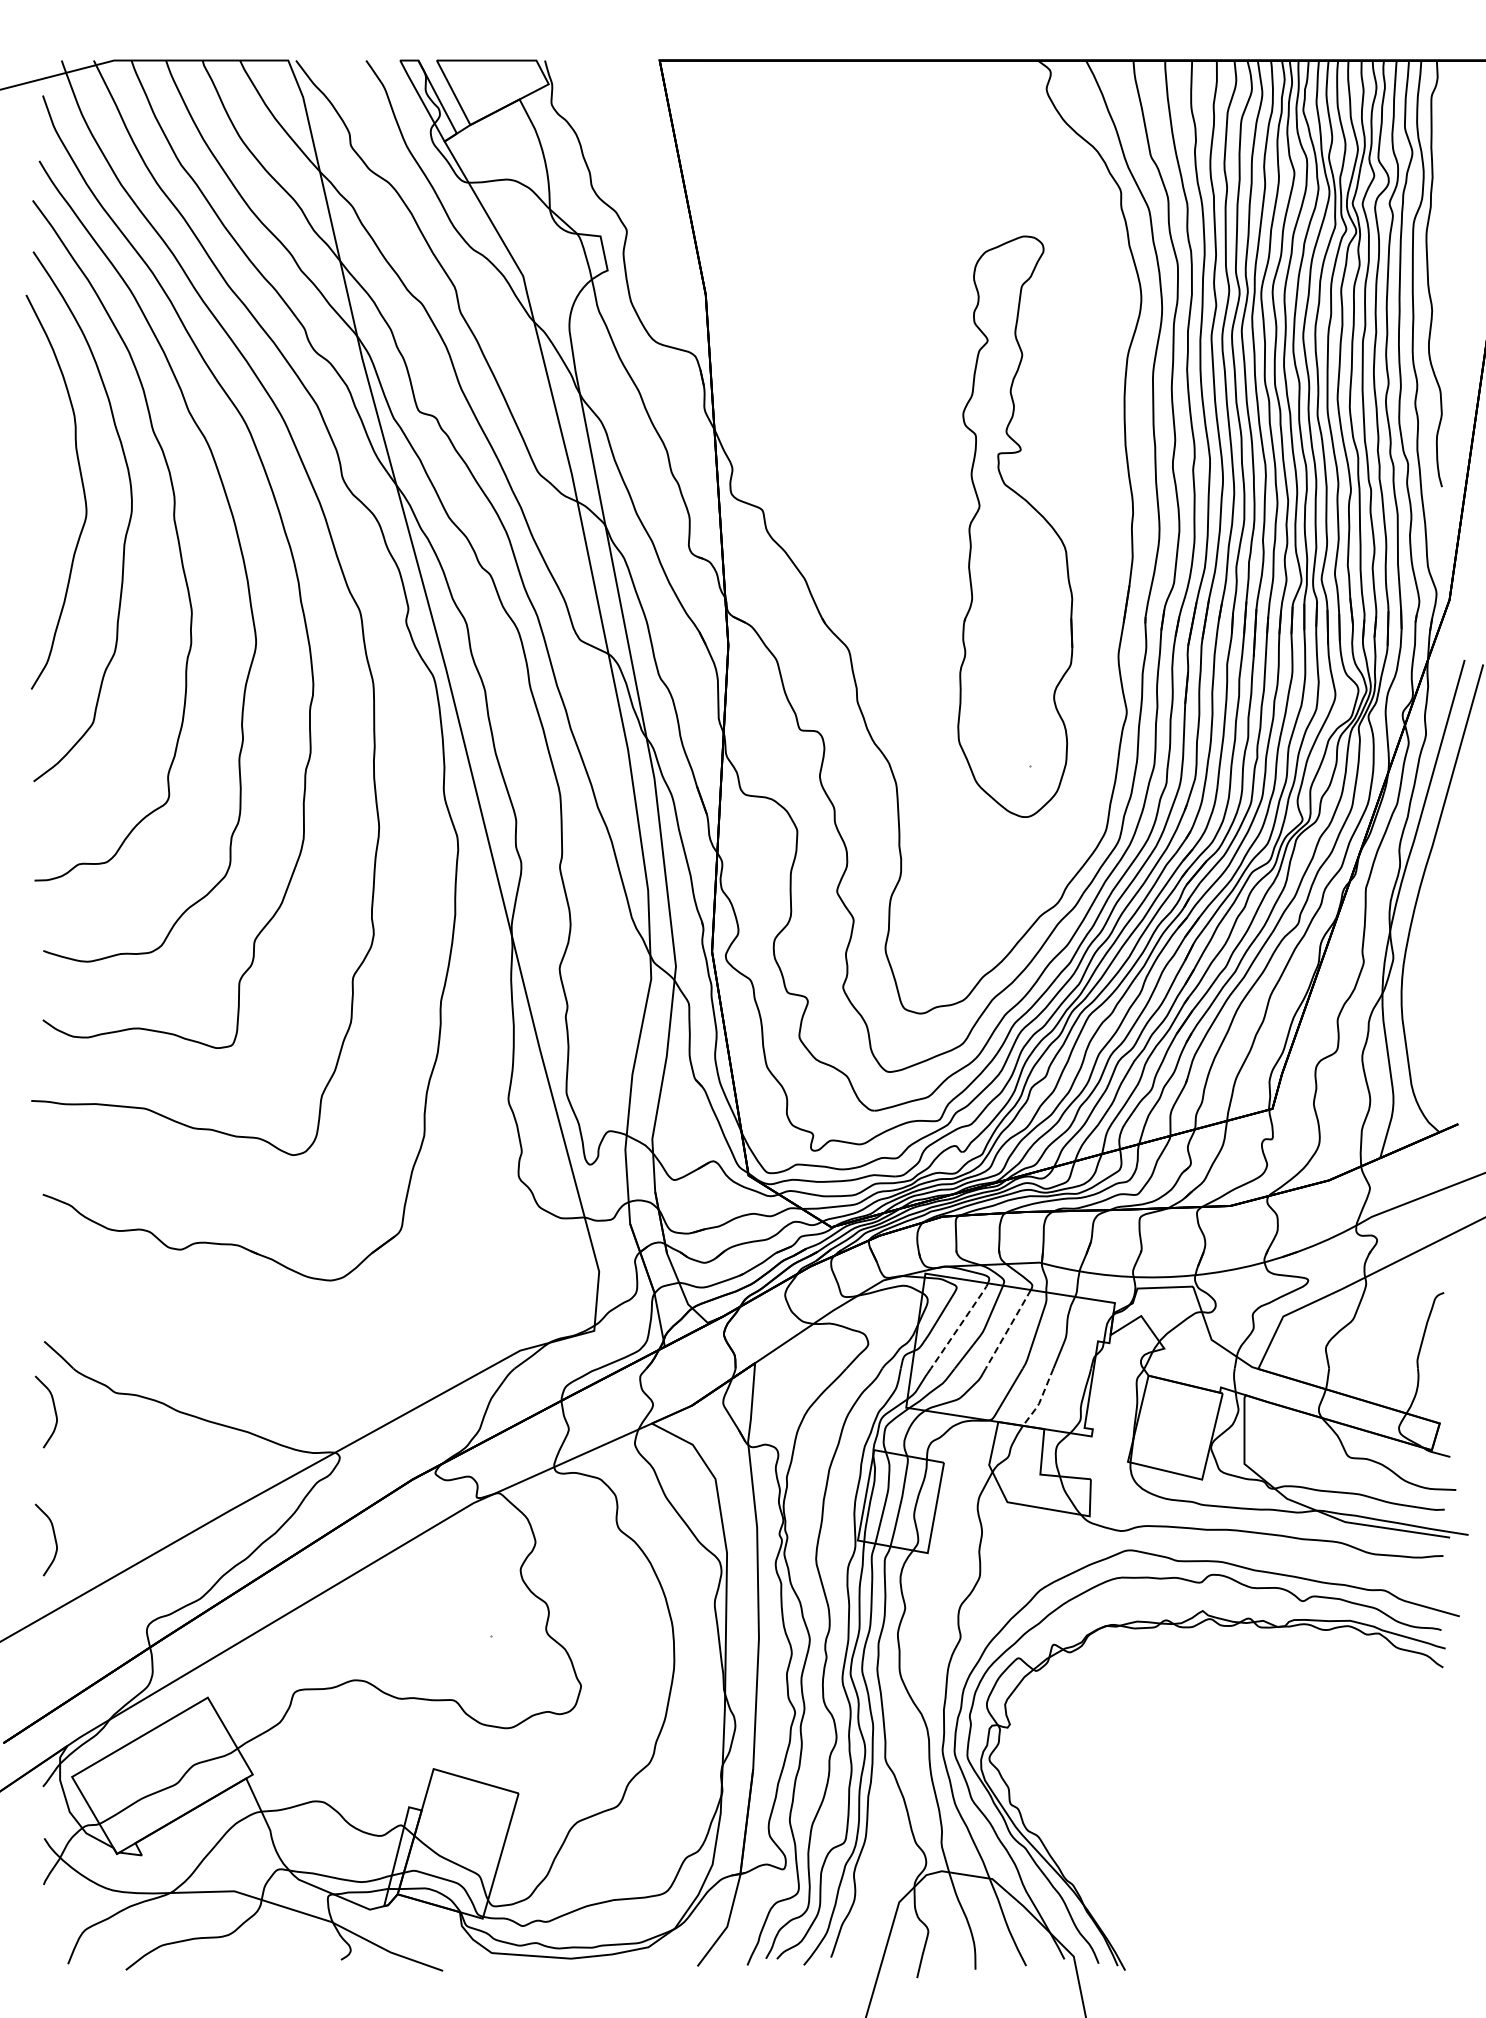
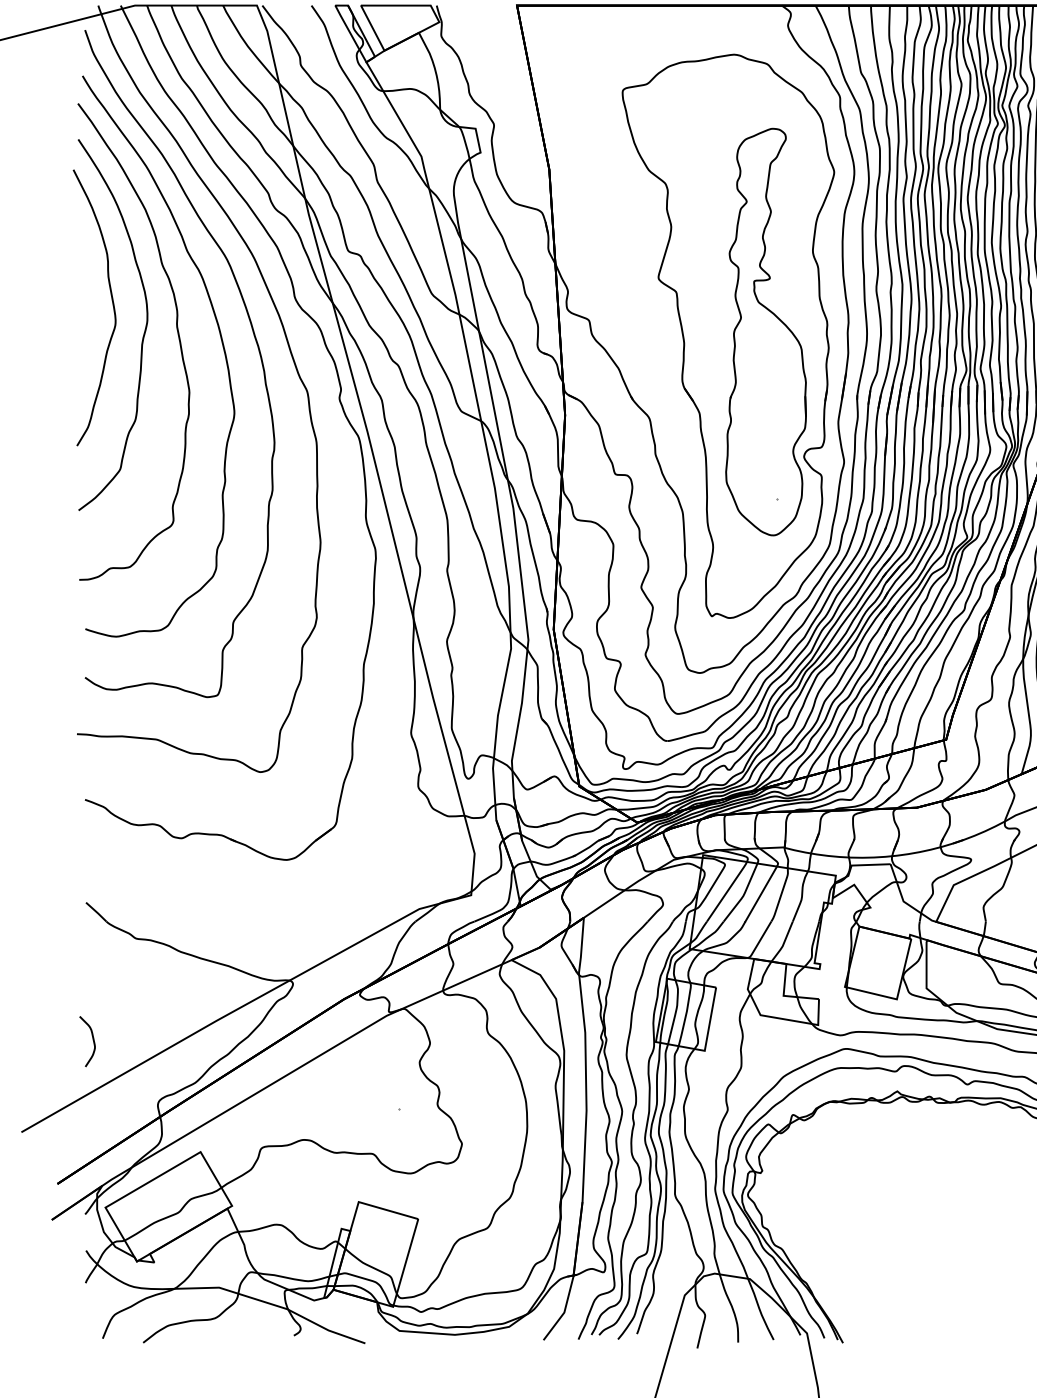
part: (961, 532) -> (728, 336), added
line: (960, 1324) -> (727, 890), dashed -> solid
line: (1008, 1329) -> (761, 894), dashed -> solid
line: (1040, 1400) -> (783, 943), dashed -> solid
curve: (53, 1407) -> (92, 948), removed

